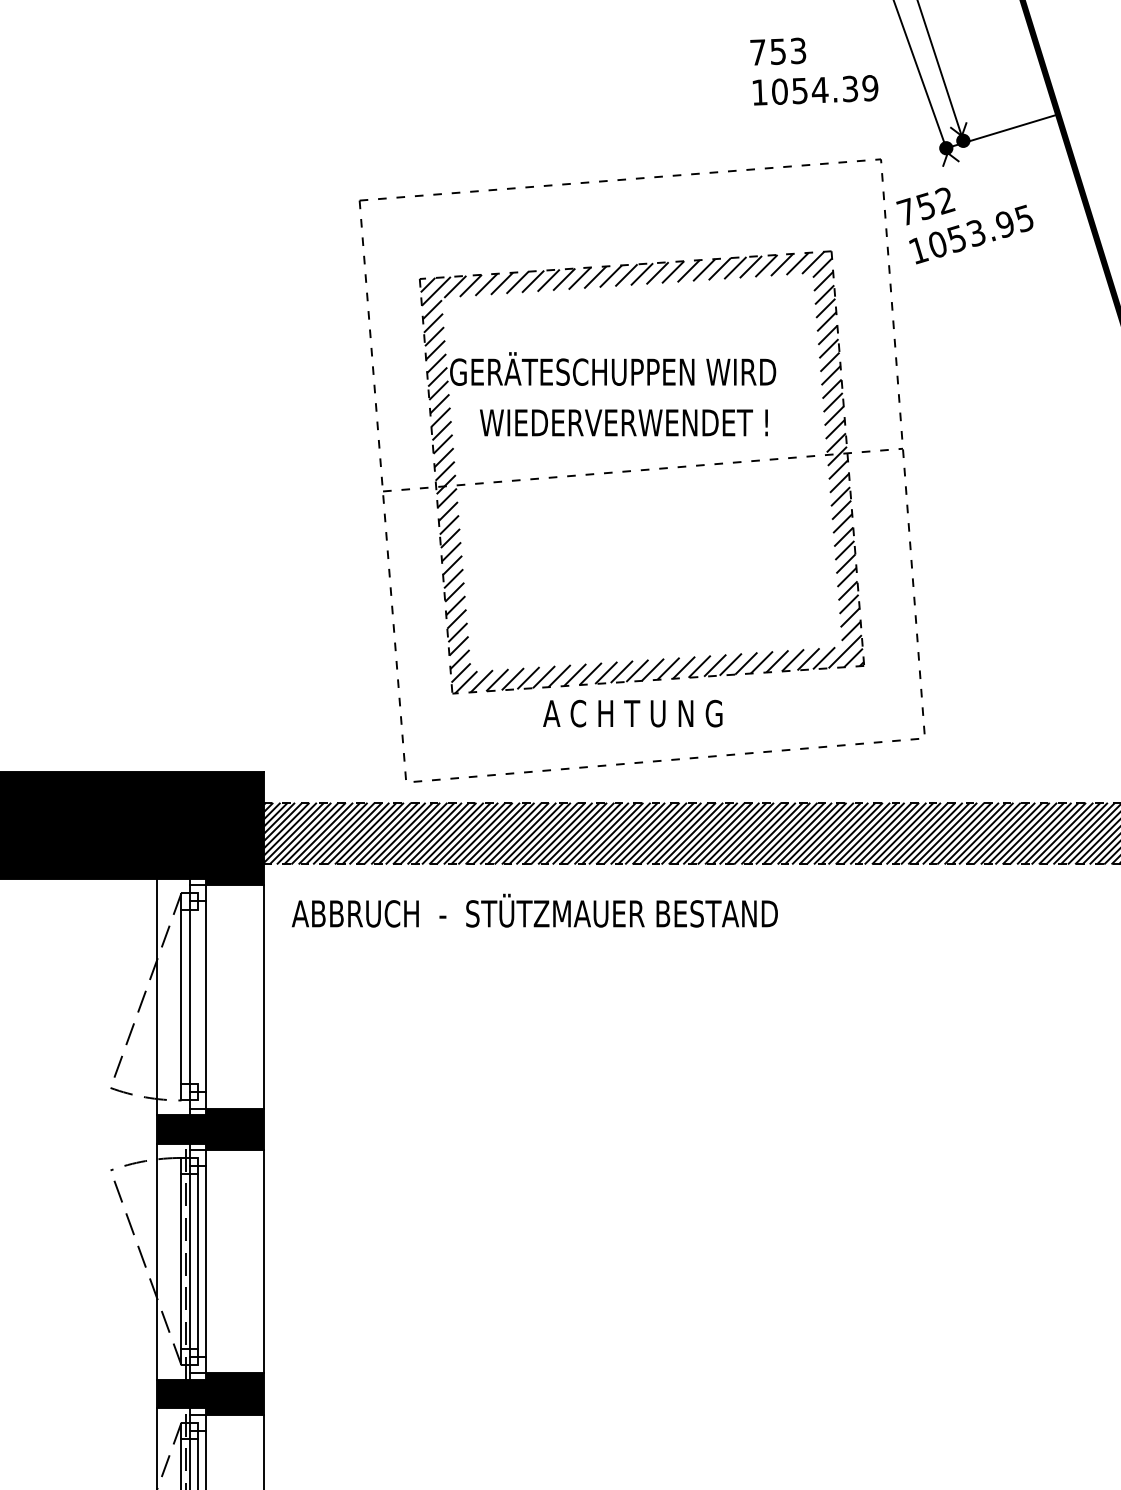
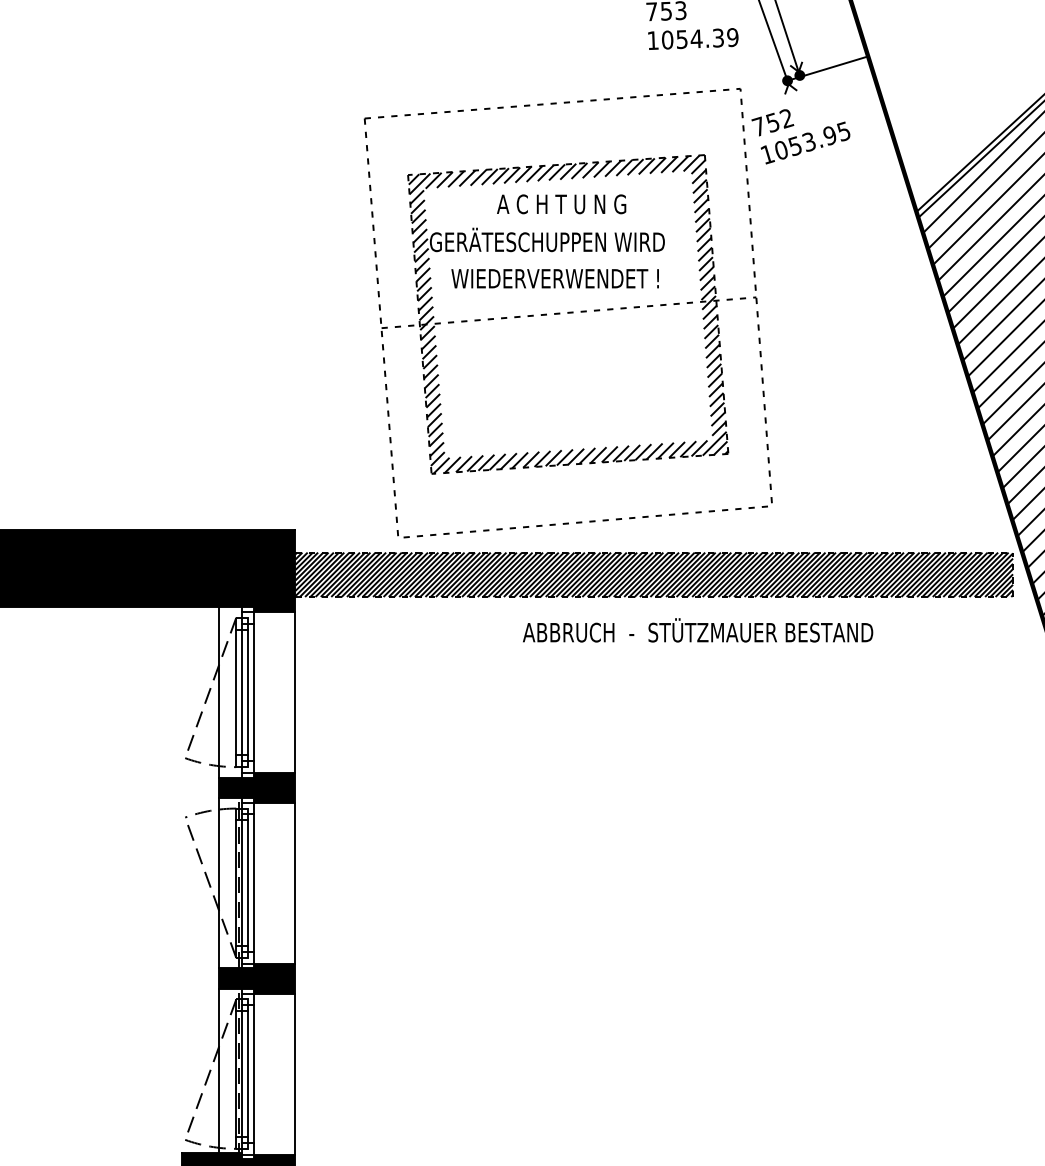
text: (632, 713) -> (561, 204), moved
text: (535, 910) -> (698, 630), moved
line: (198, 996) -> (248, 692), added

